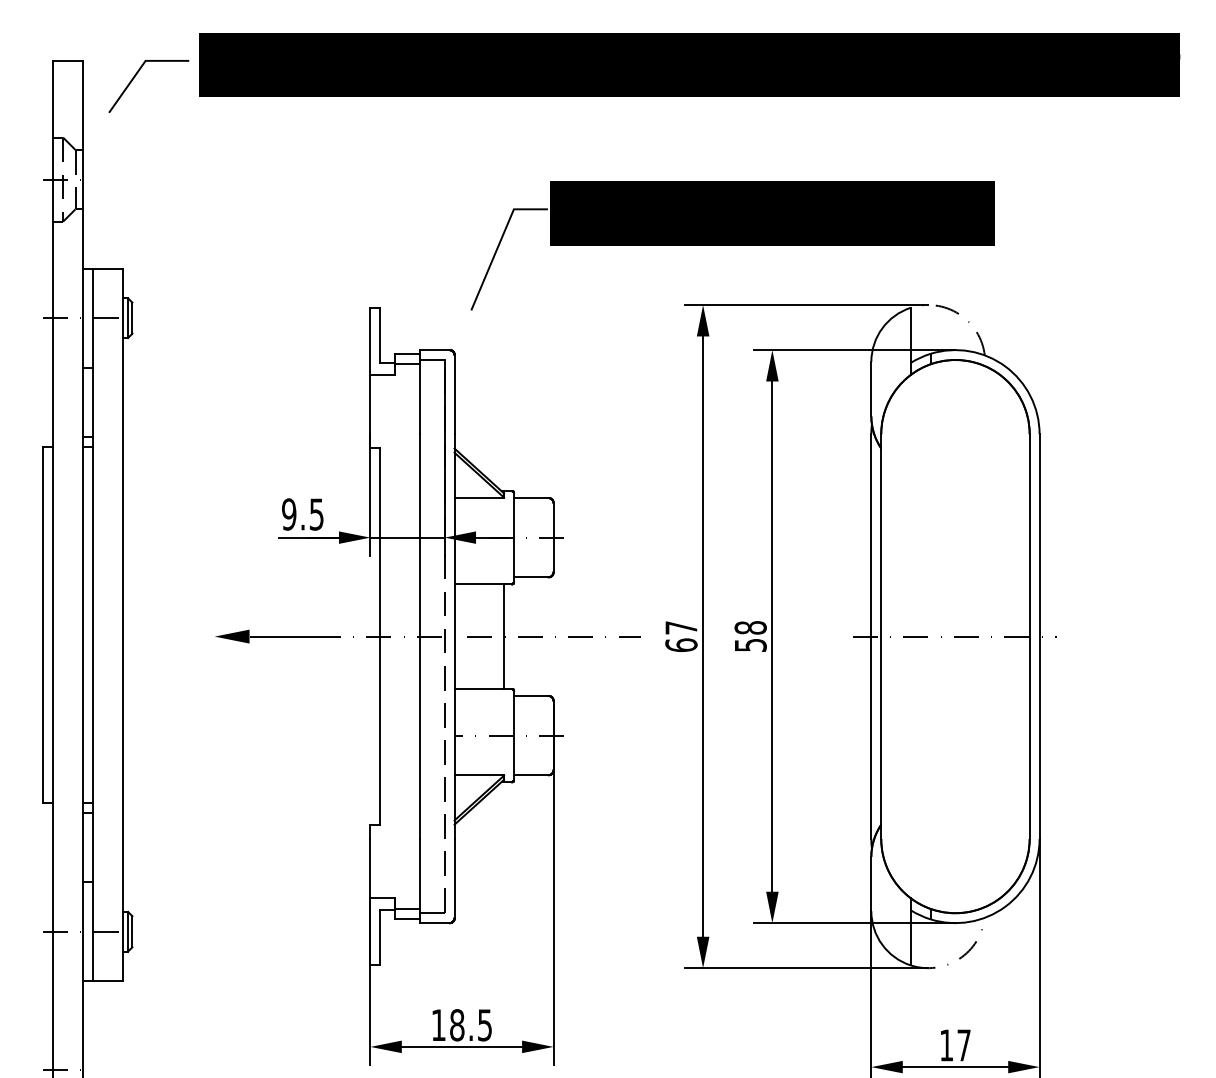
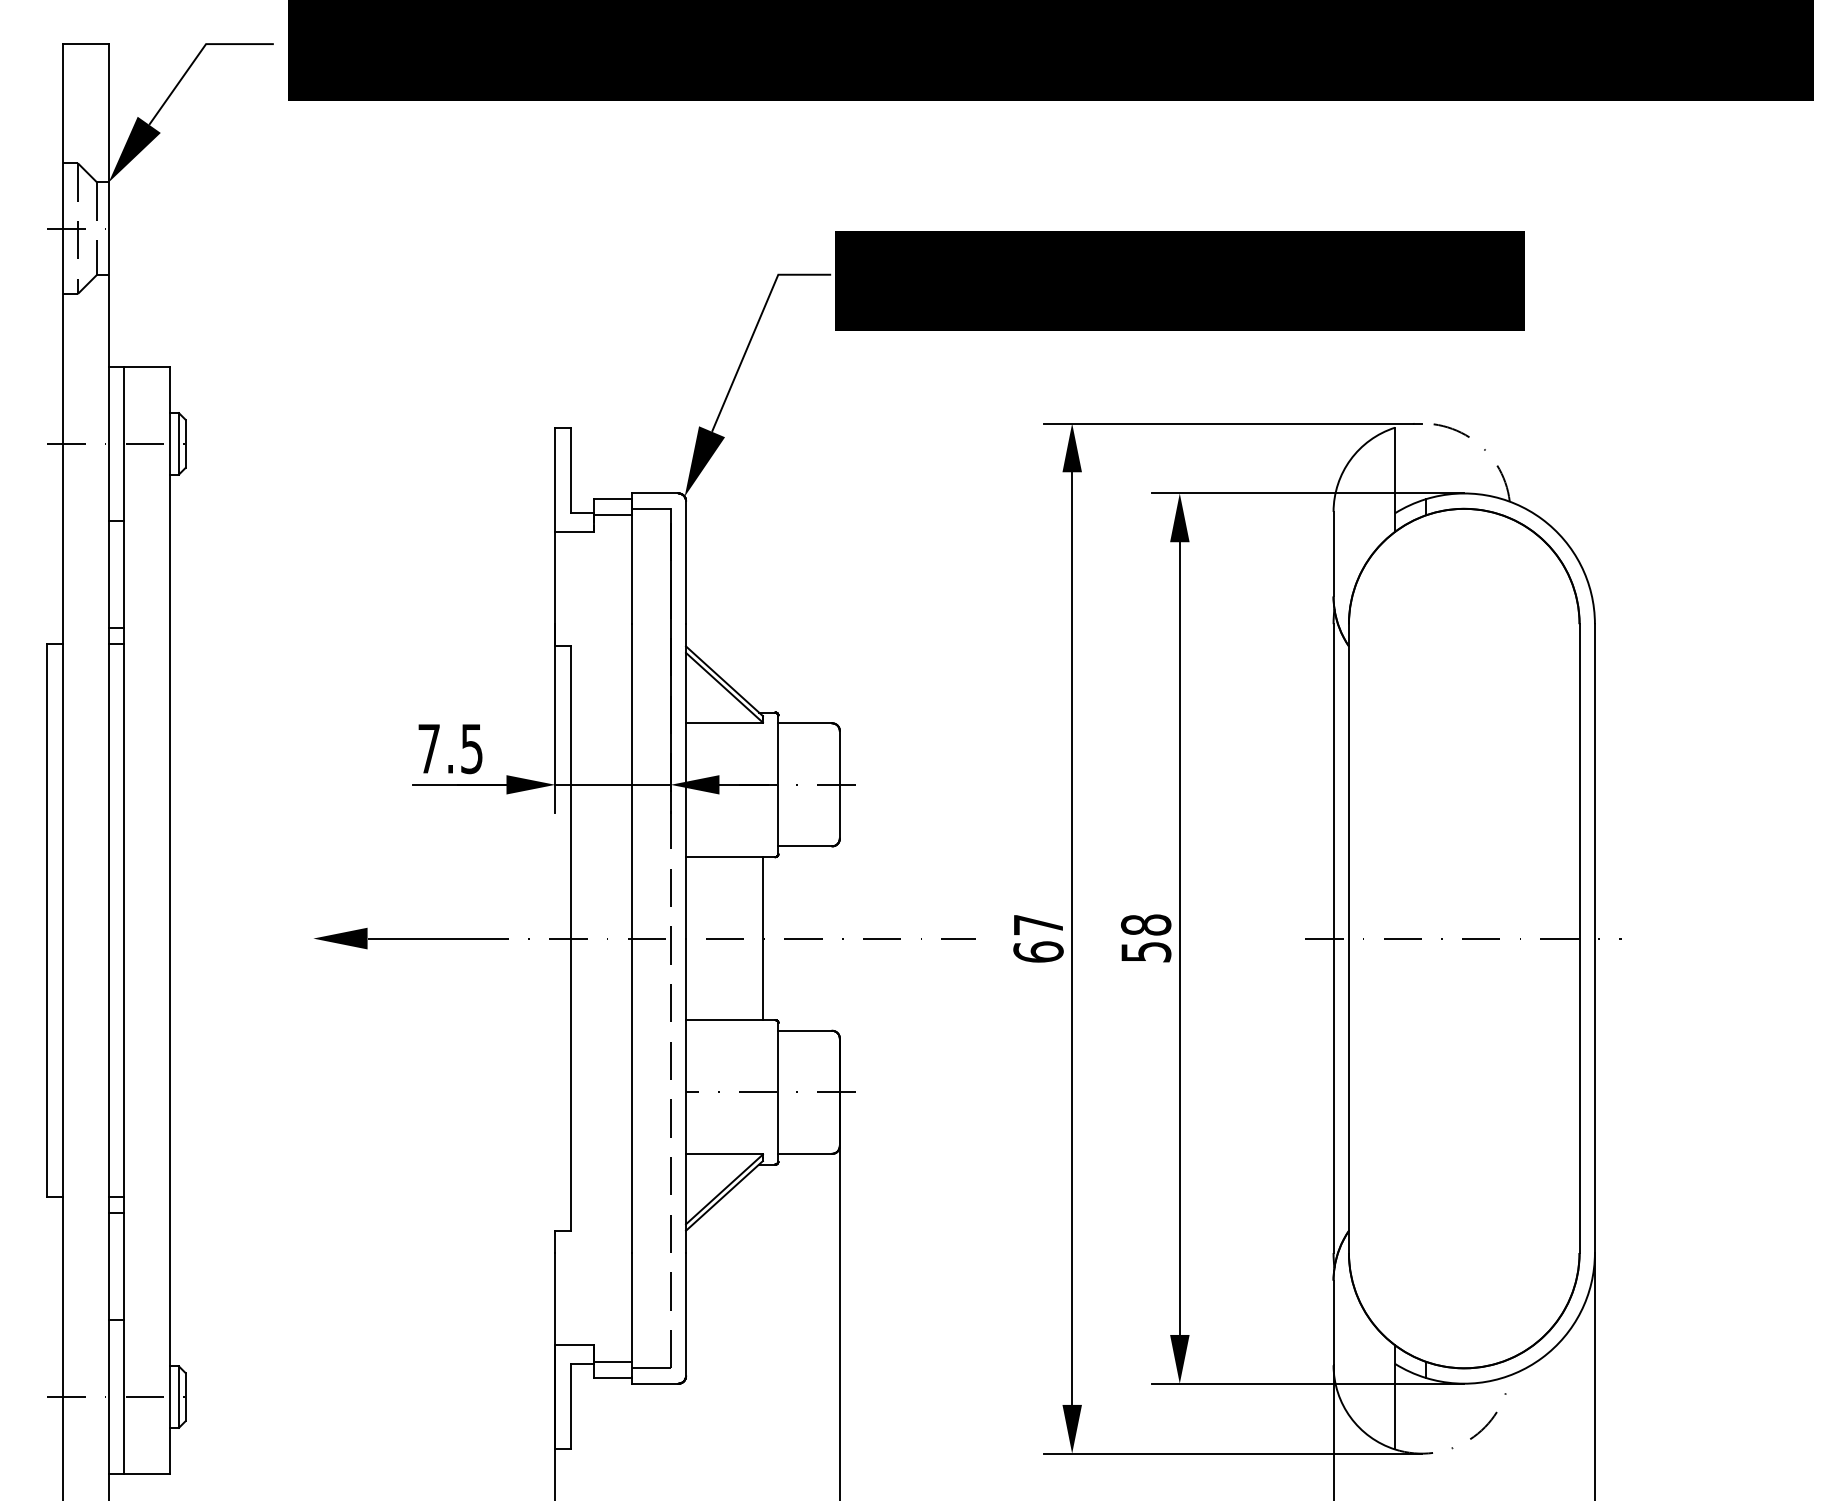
fill: (99, 128) -> (134, 149), added
fill: (466, 329) -> (704, 461), added
text: (289, 514) -> (429, 748), 9.5 -> 7.5

